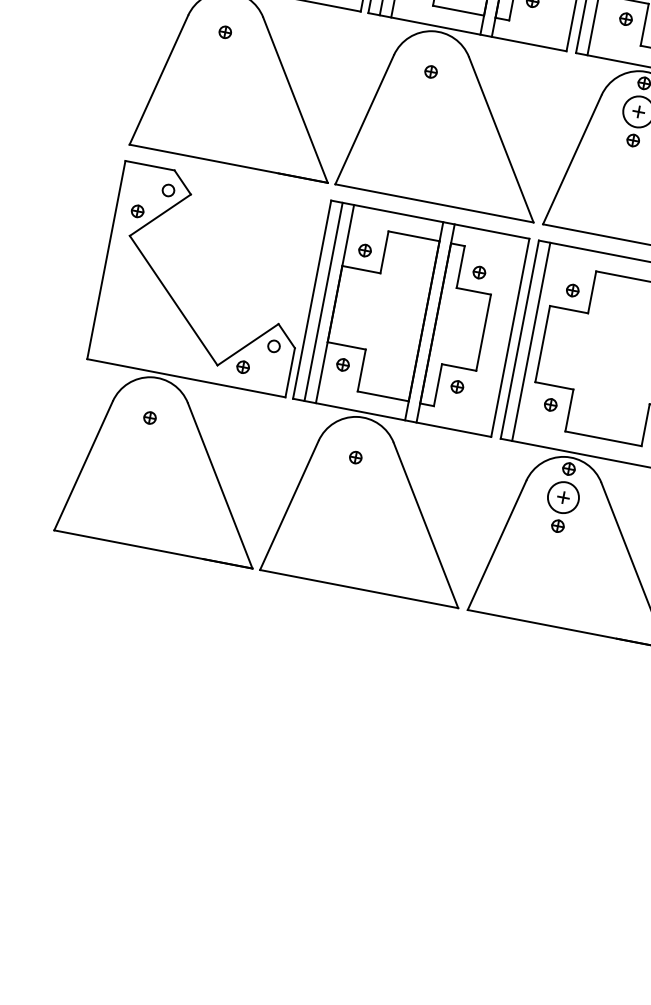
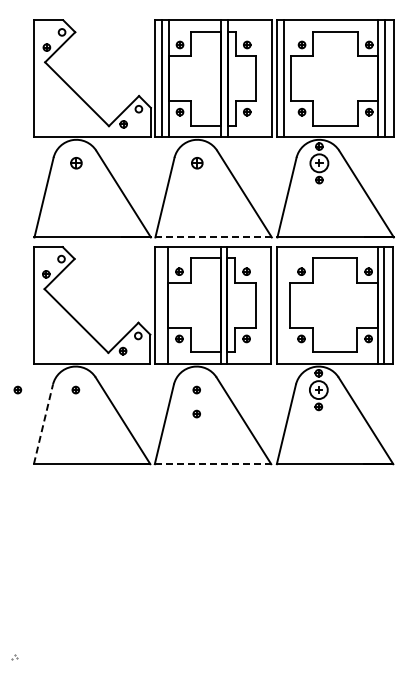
part: (225, 32) -> (76, 163), size x1.6
part: (431, 72) -> (197, 163), size x1.6
line: (435, 203) -> (214, 237), solid -> dashed
line: (323, 302) -> (161, 305), removed
line: (531, 342) -> (283, 305), removed
part: (50, 397) -> (17, 389), added
line: (83, 465) -> (43, 424), solid -> dashed
part: (347, 497) -> (196, 413), added
line: (359, 589) -> (213, 464), solid -> dashed

